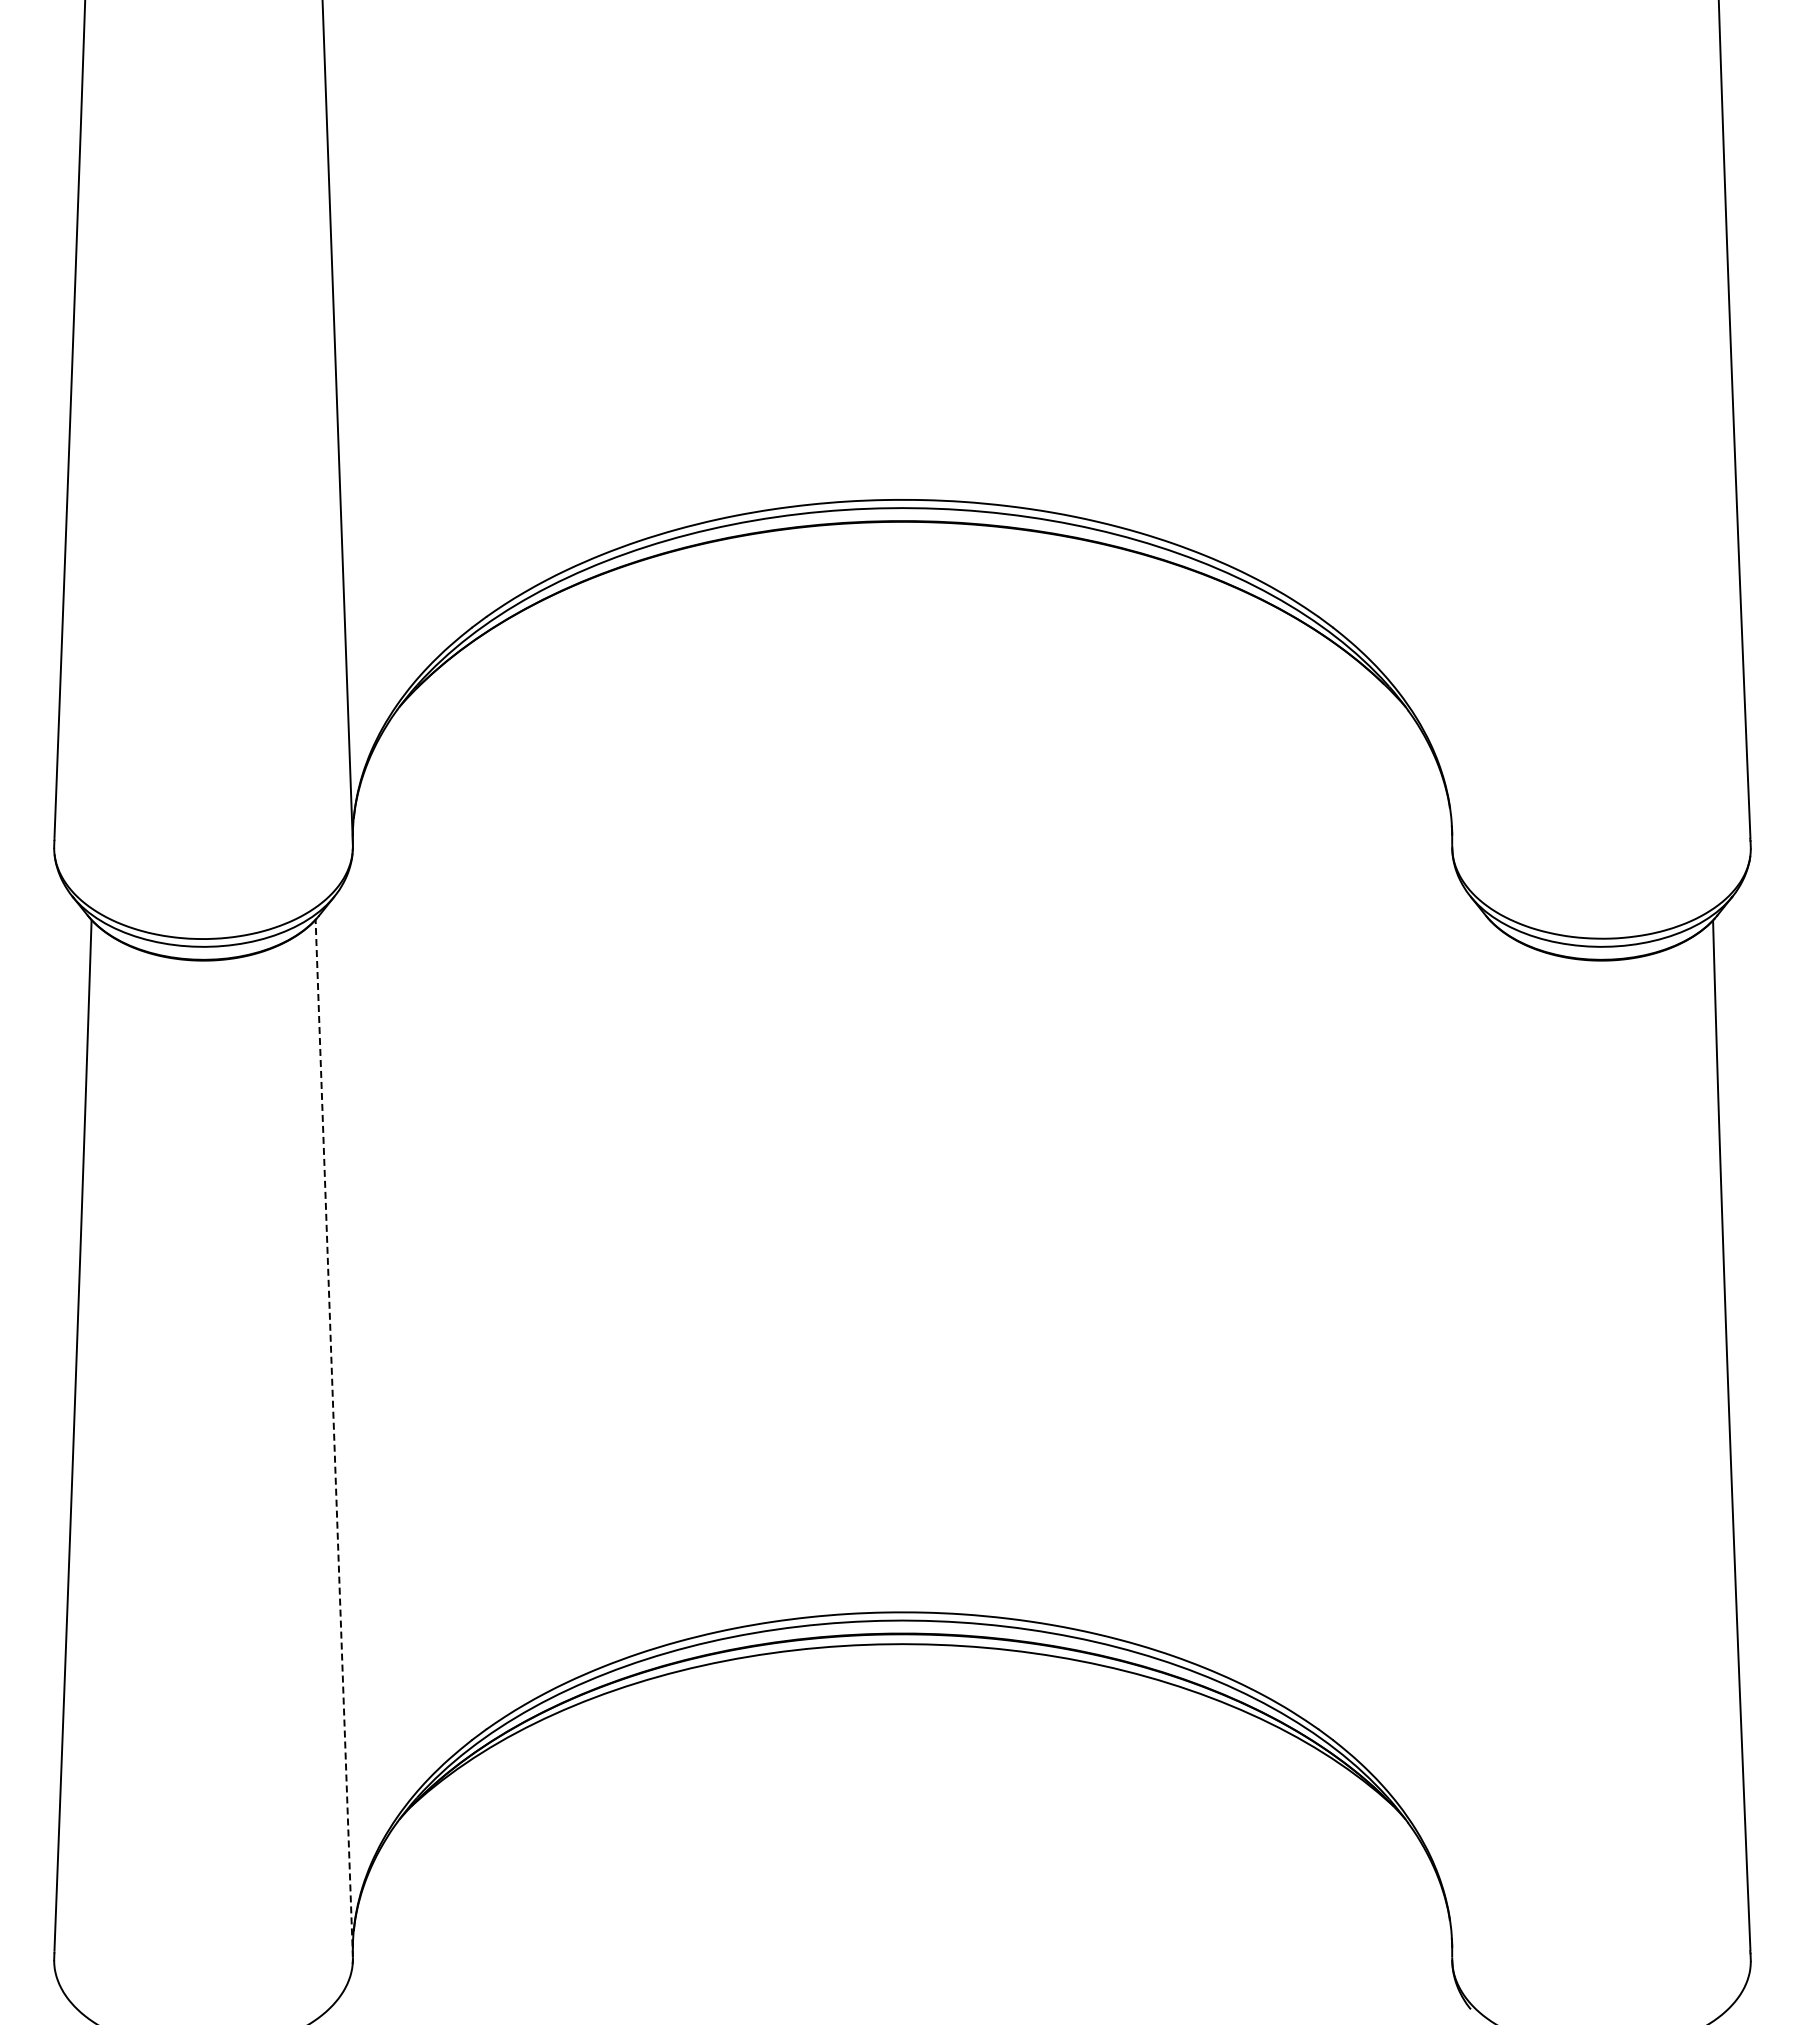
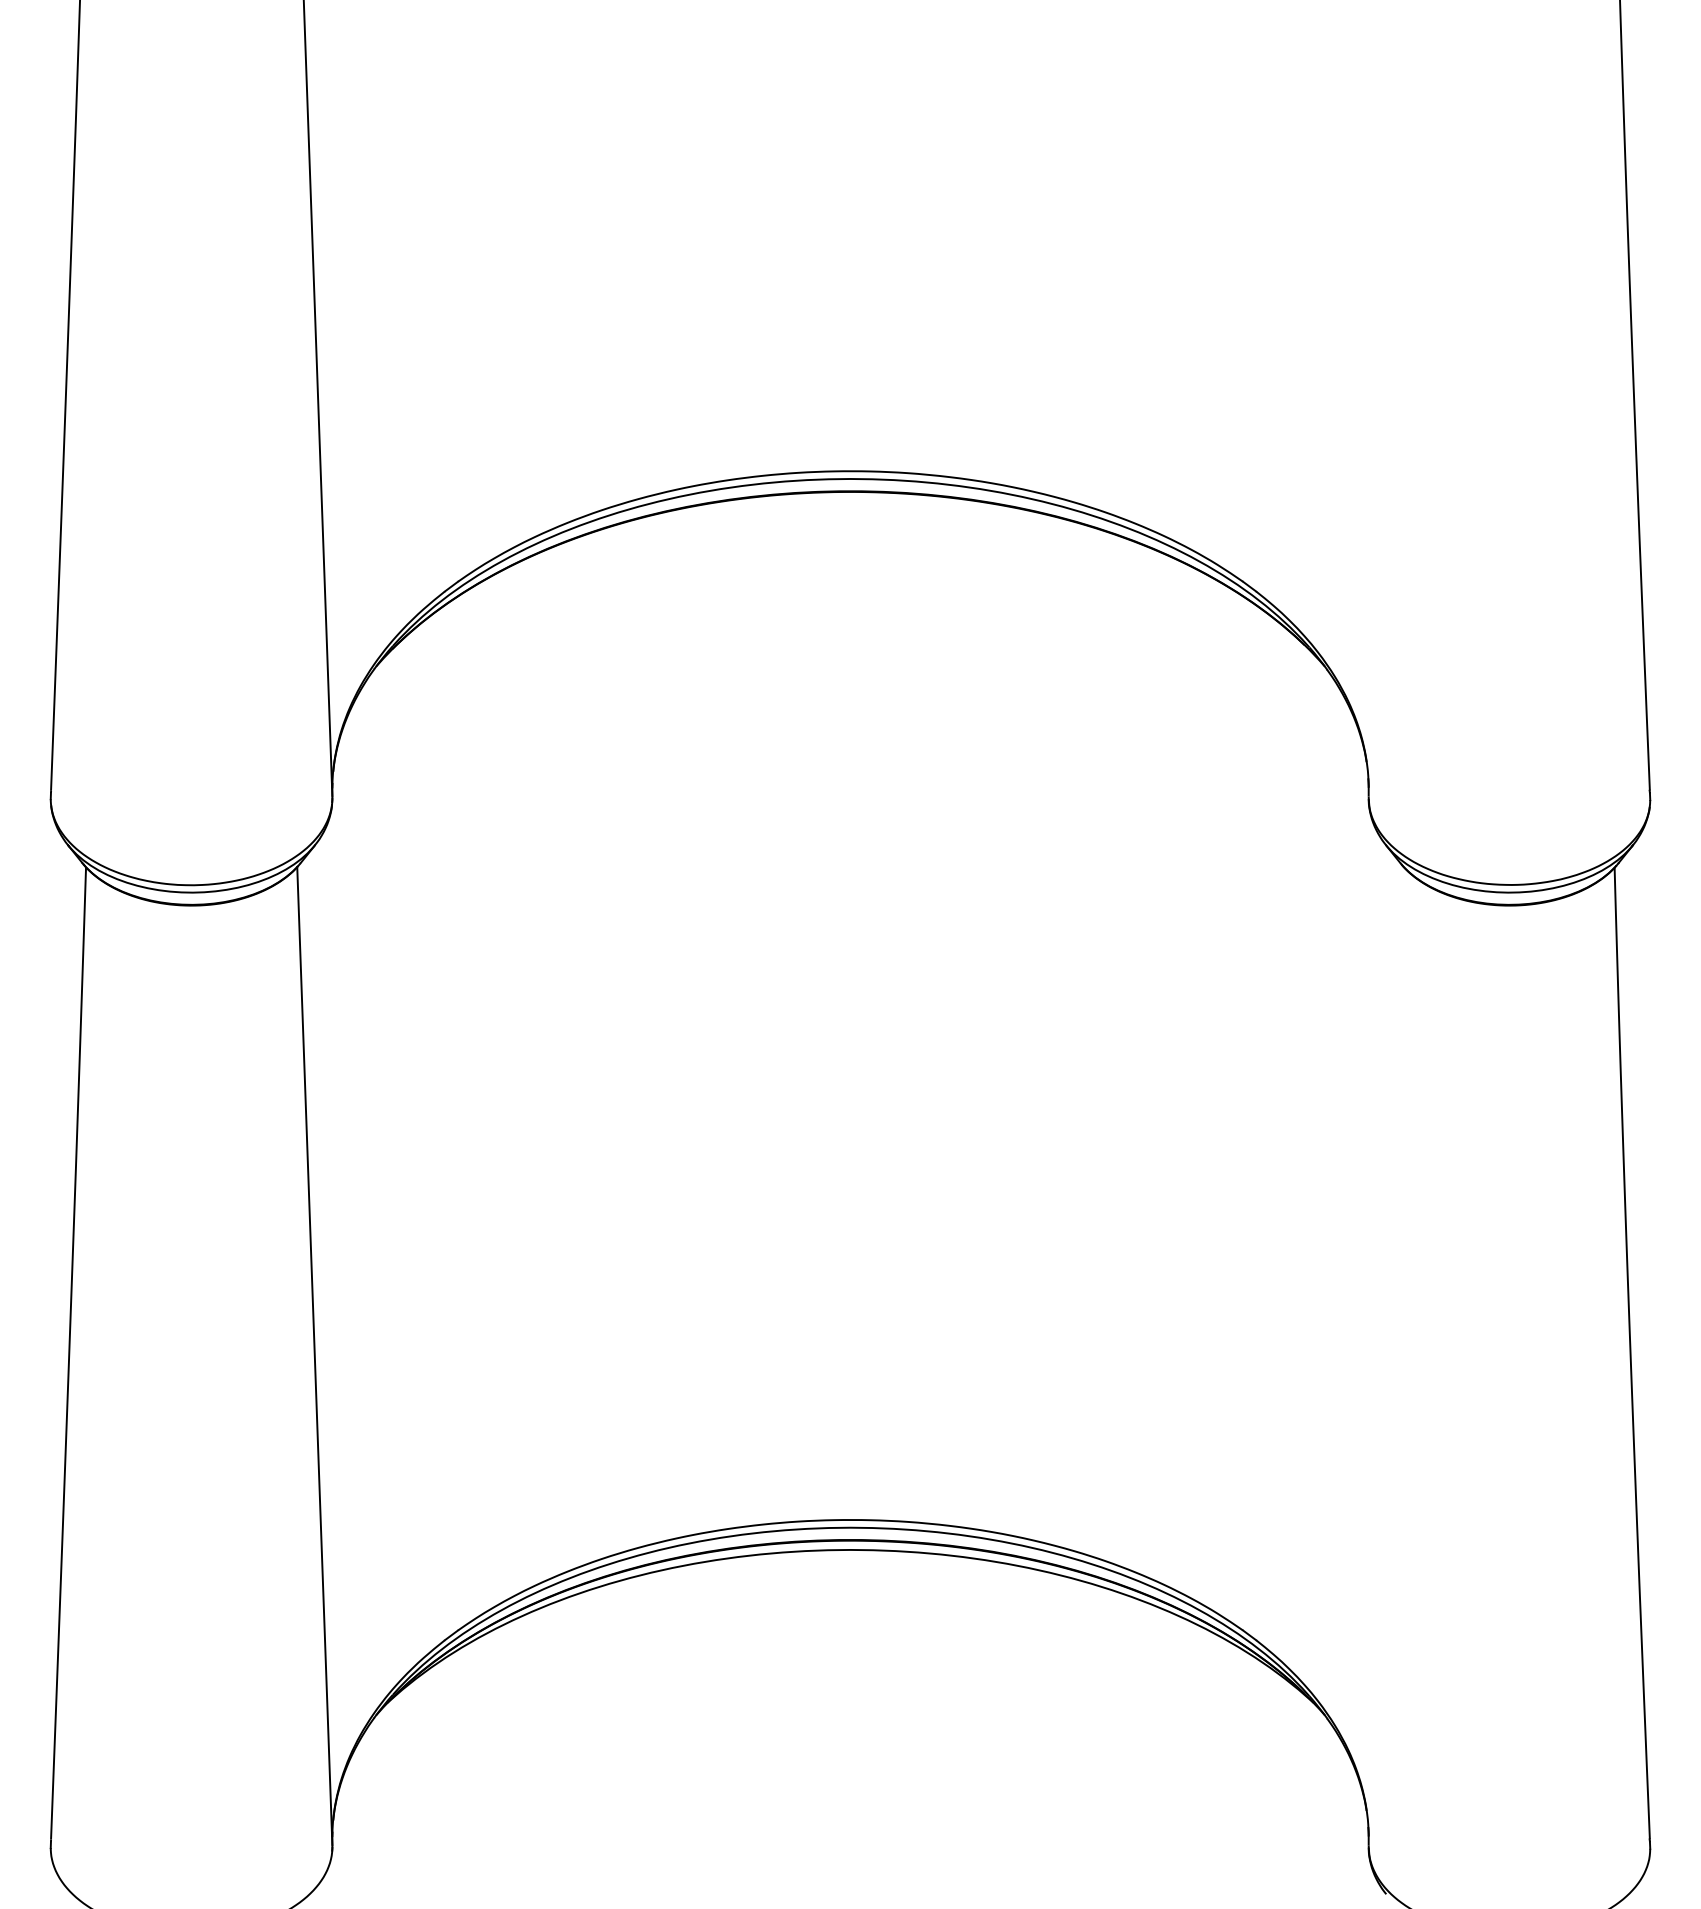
line: (334, 1438) -> (315, 1356), dashed -> solid

